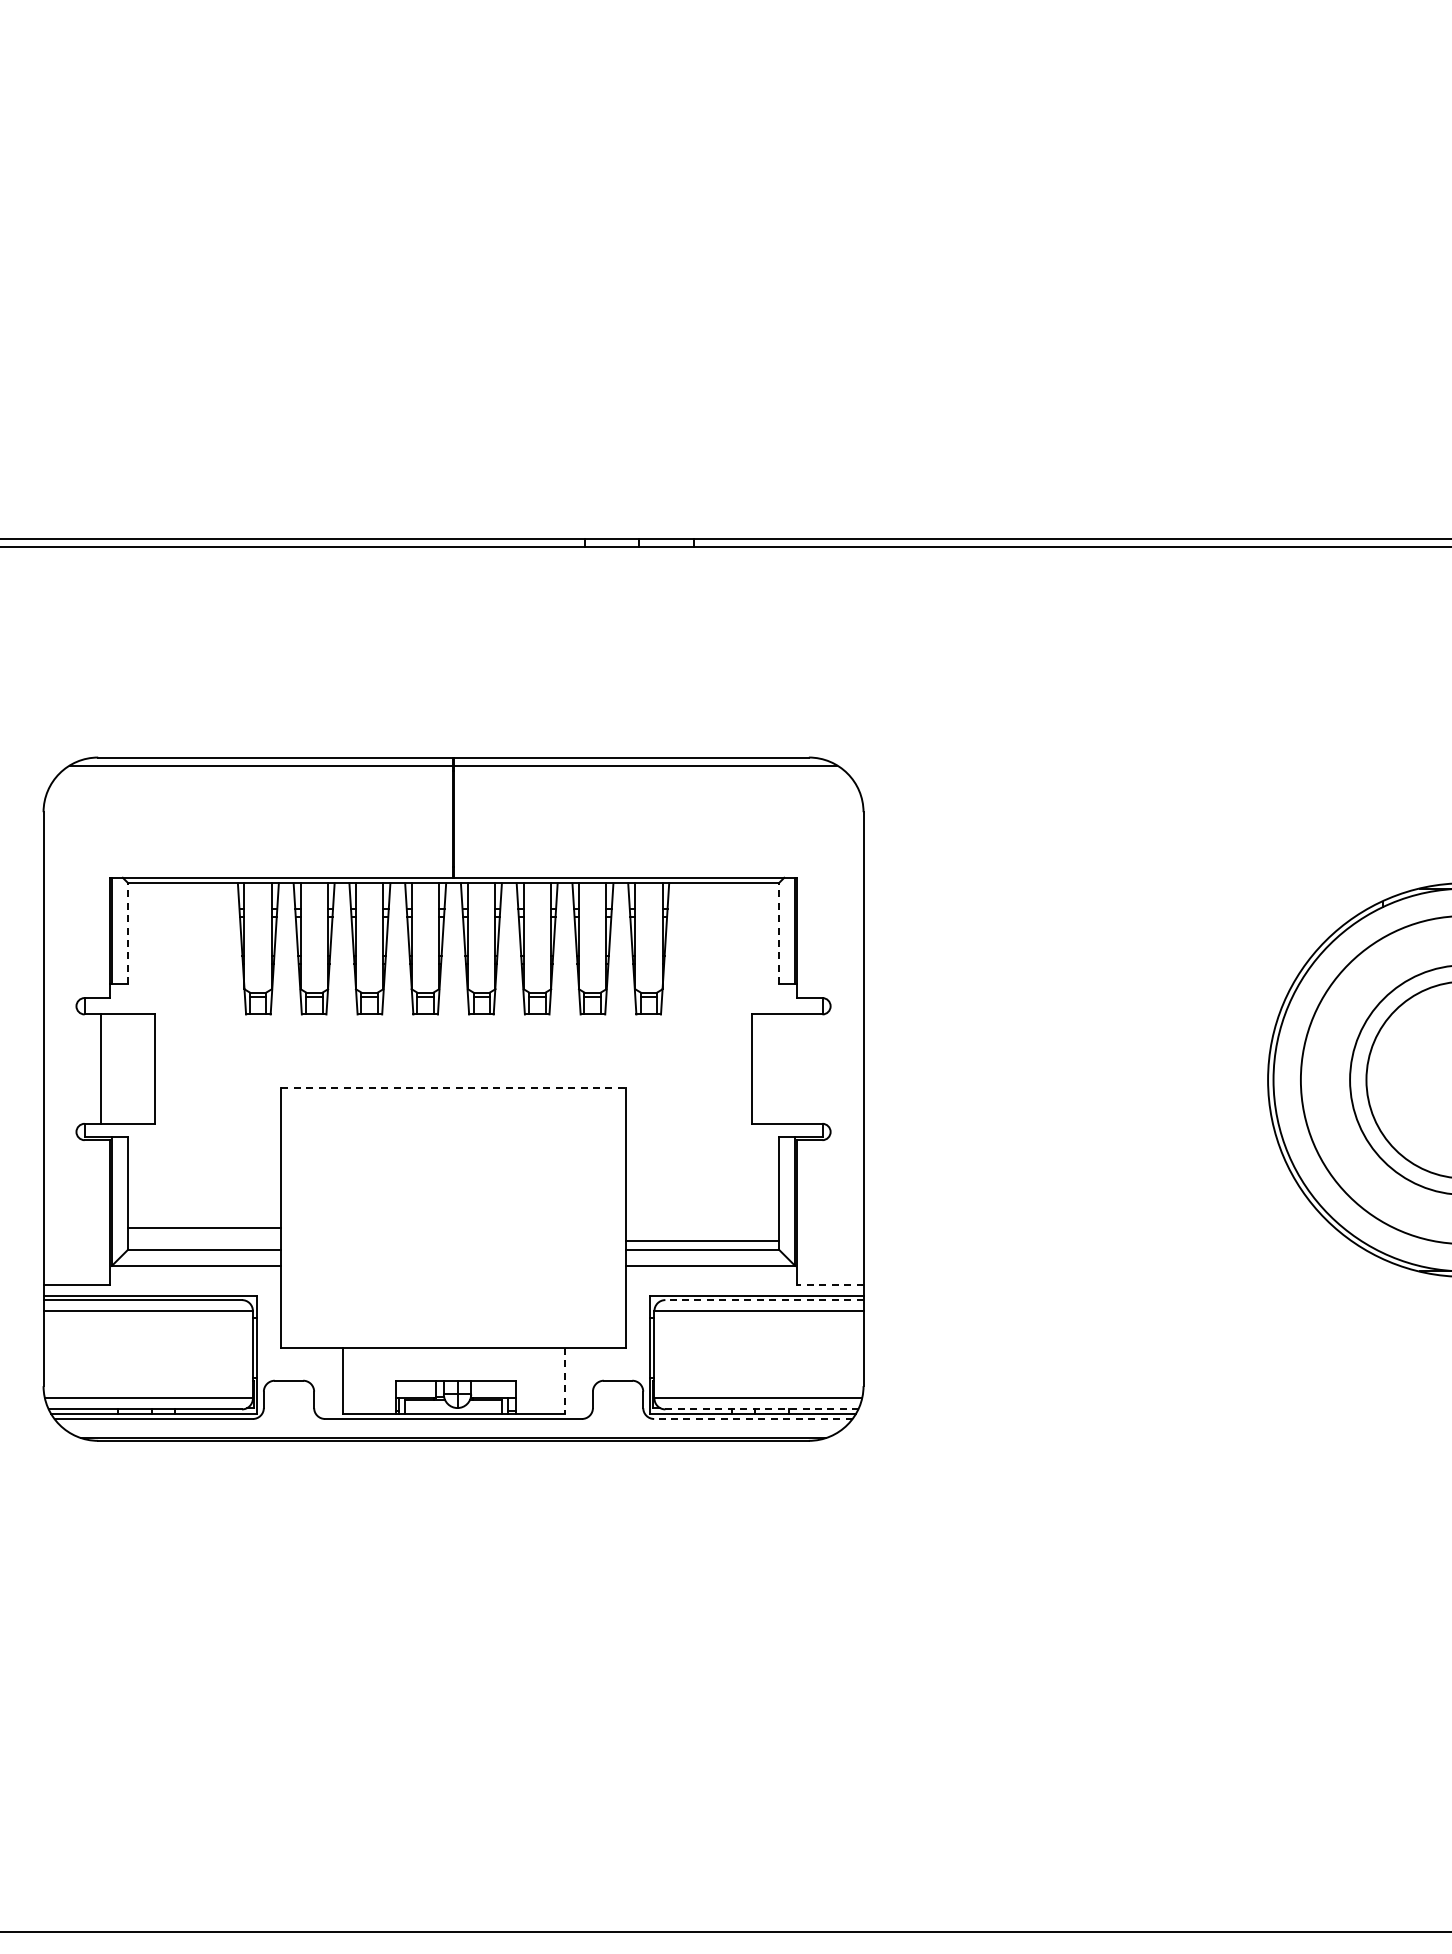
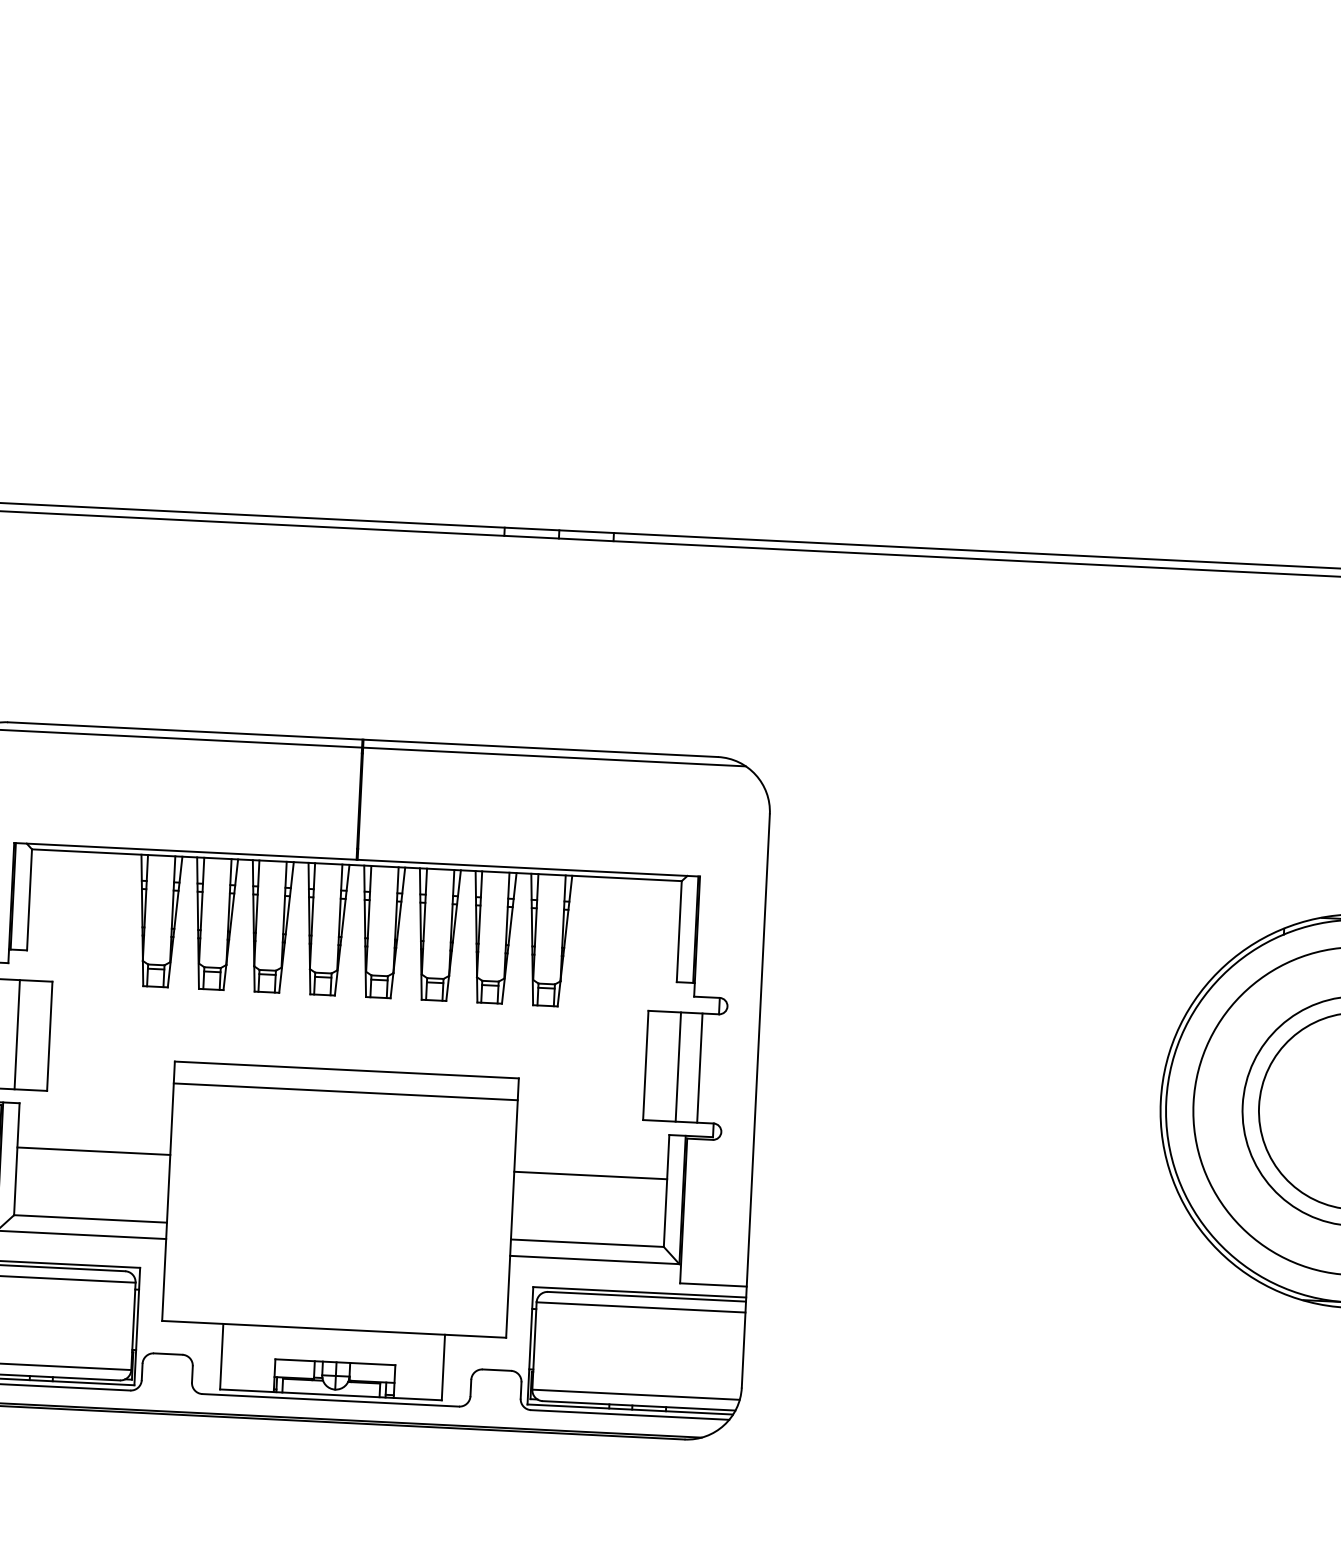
line: (128, 933) -> (29, 899), dashed -> solid
line: (778, 933) -> (678, 931), dashed -> solid
line: (122, 1068) -> (17, 1034), added
line: (784, 1068) -> (678, 1066), added
line: (806, 1068) -> (700, 1067), added
line: (454, 1088) -> (347, 1070), dashed -> solid
line: (453, 1110) -> (345, 1092), added
line: (204, 1227) -> (93, 1150), moved
line: (701, 1240) -> (589, 1175), moved
line: (829, 1285) -> (712, 1285), dashed -> solid
line: (763, 1300) -> (646, 1297), dashed -> solid
line: (564, 1380) -> (443, 1367), dashed -> solid
line: (762, 1409) -> (639, 1405), dashed -> solid
line: (752, 1418) -> (629, 1414), dashed -> solid

